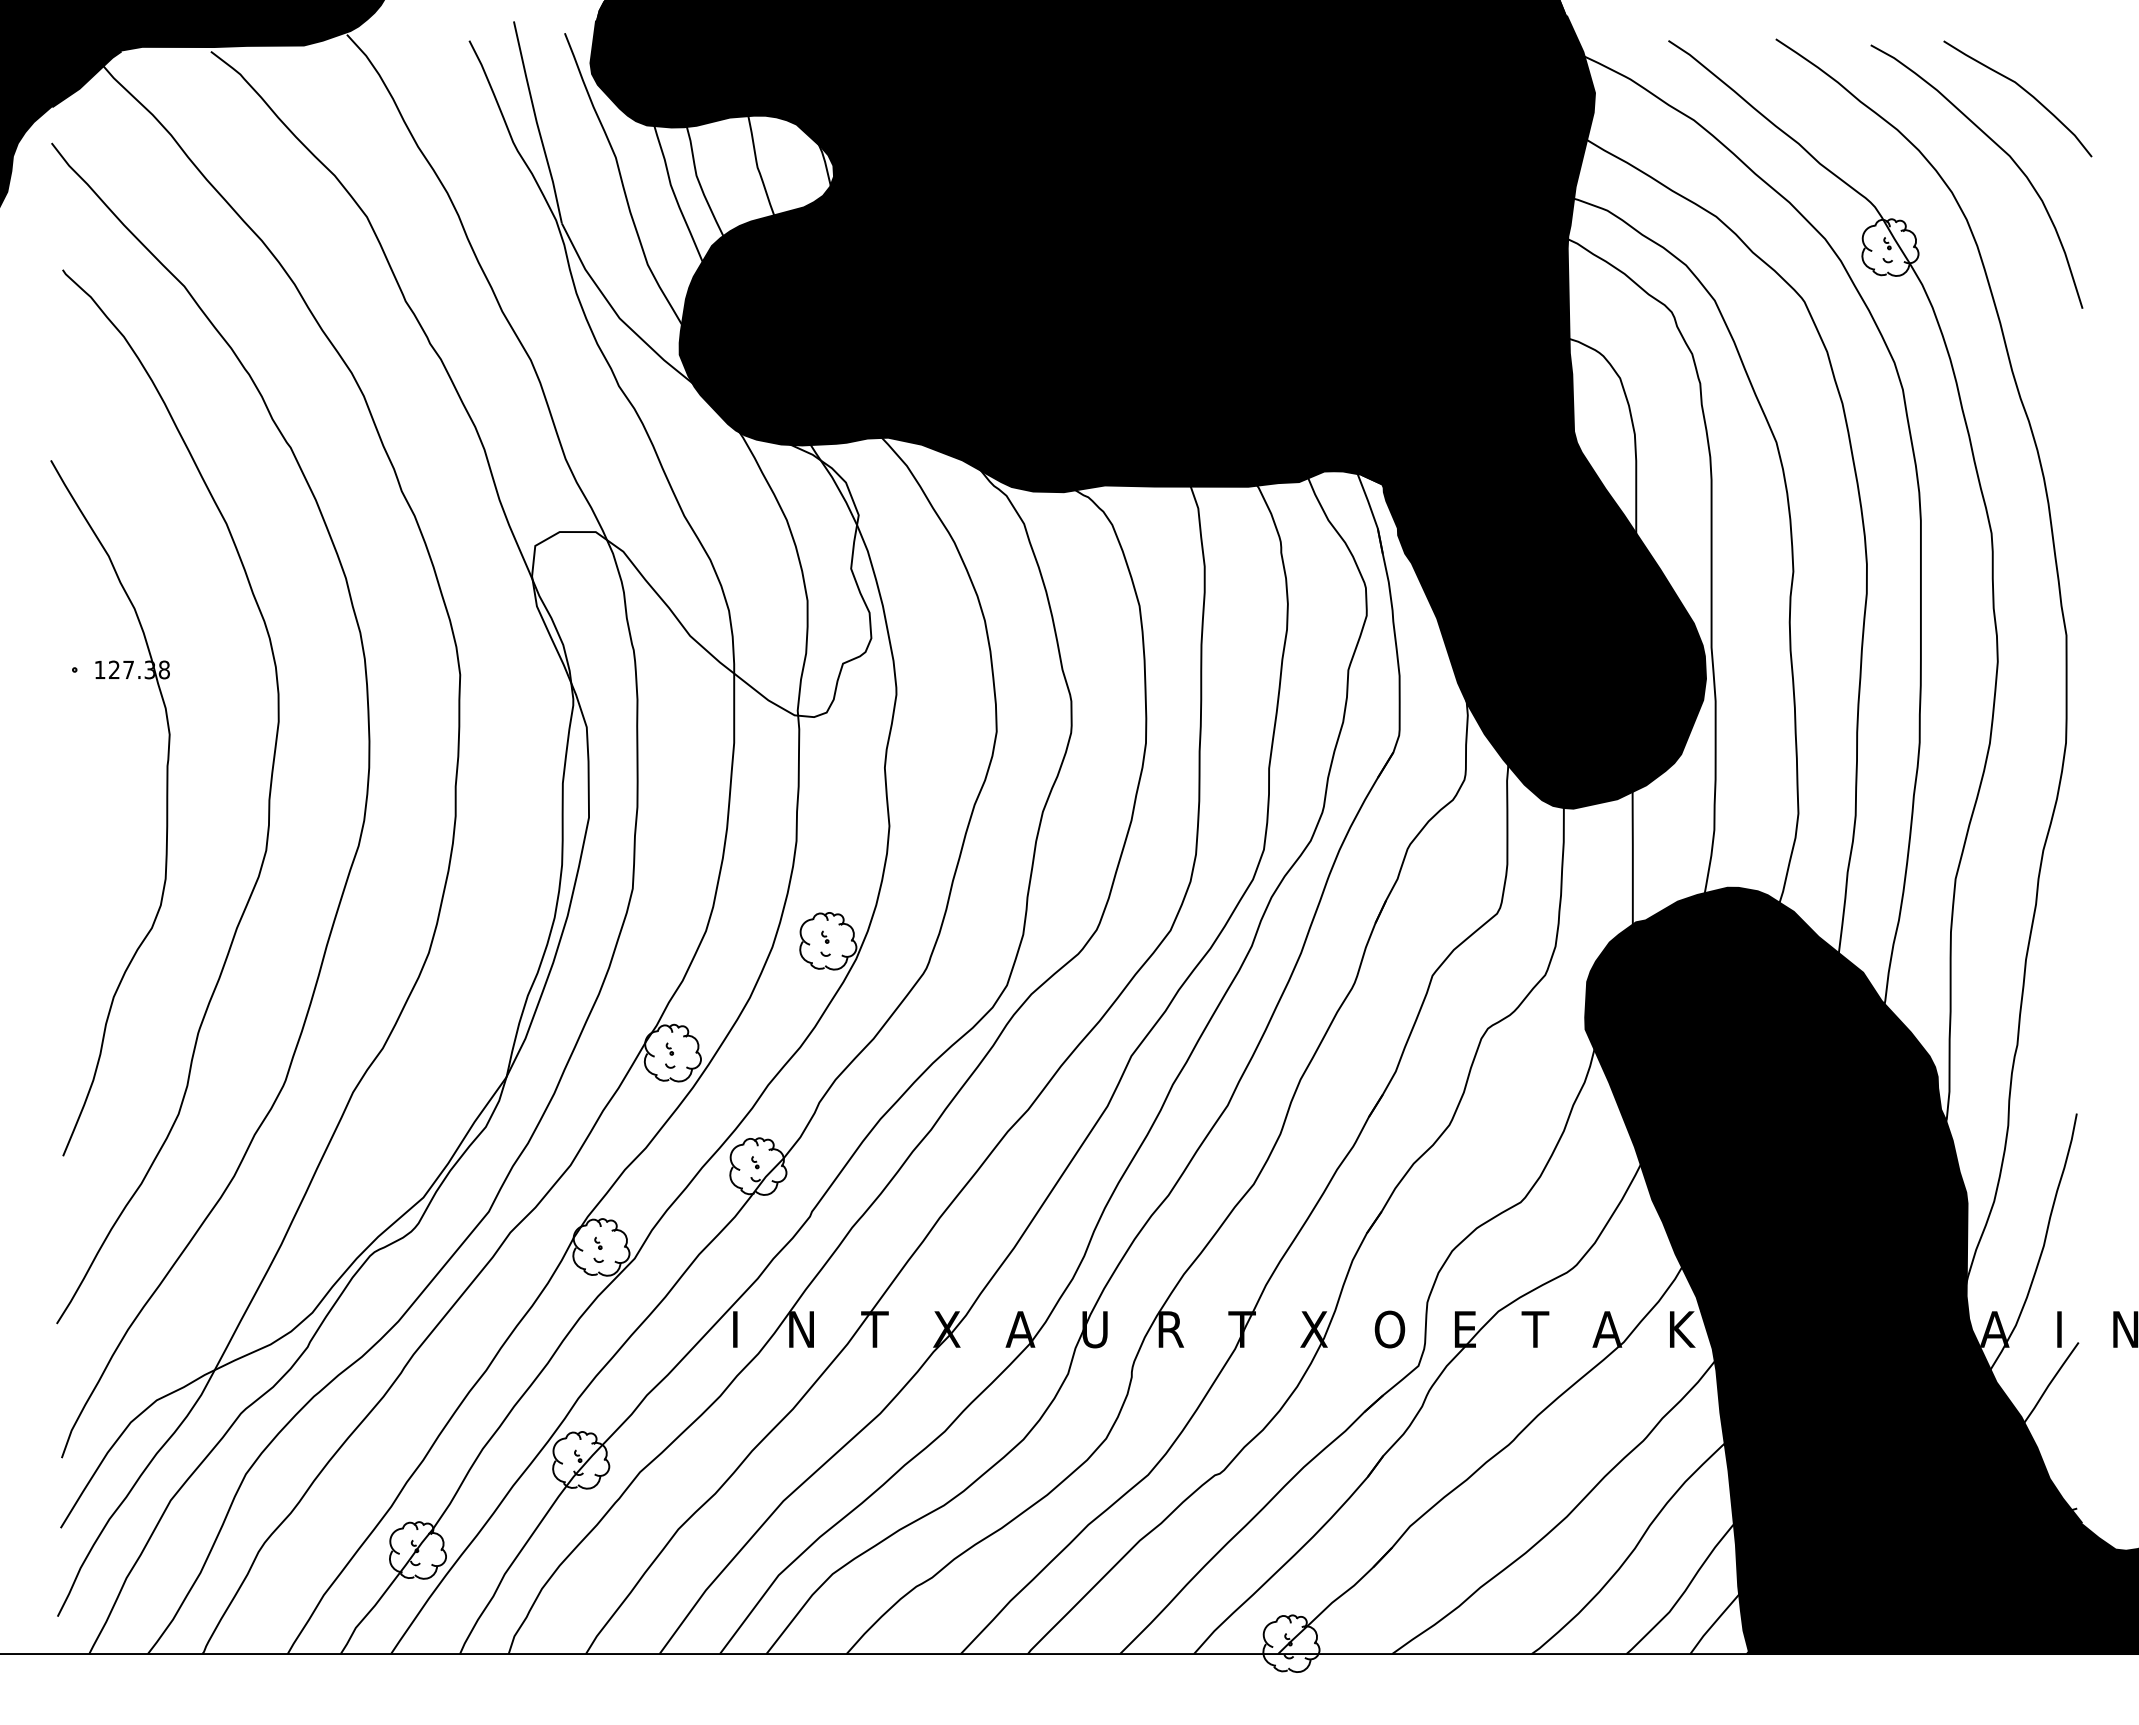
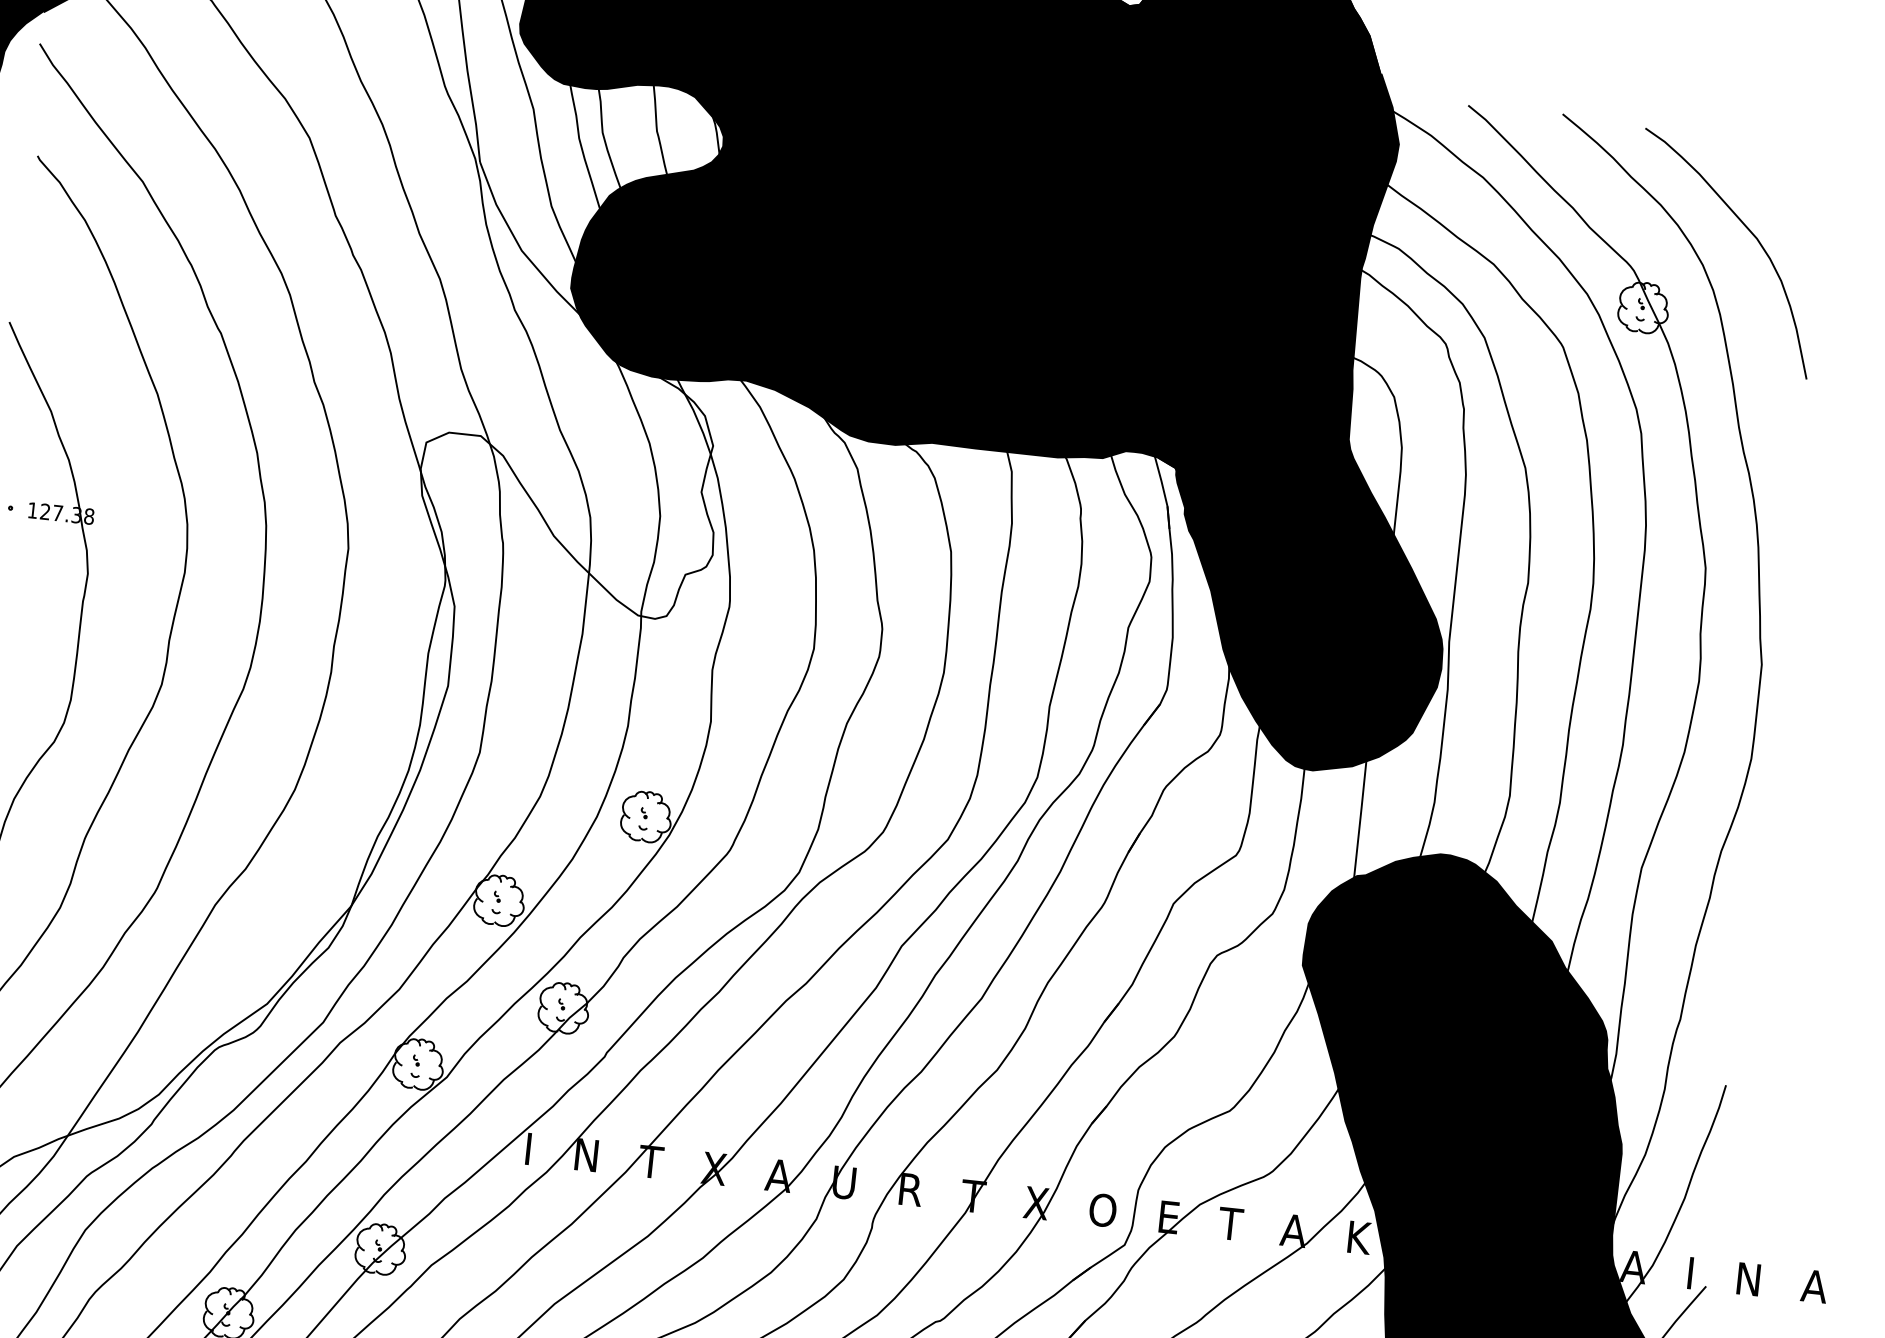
curve: (2023, 90) -> (1775, 182), removed

